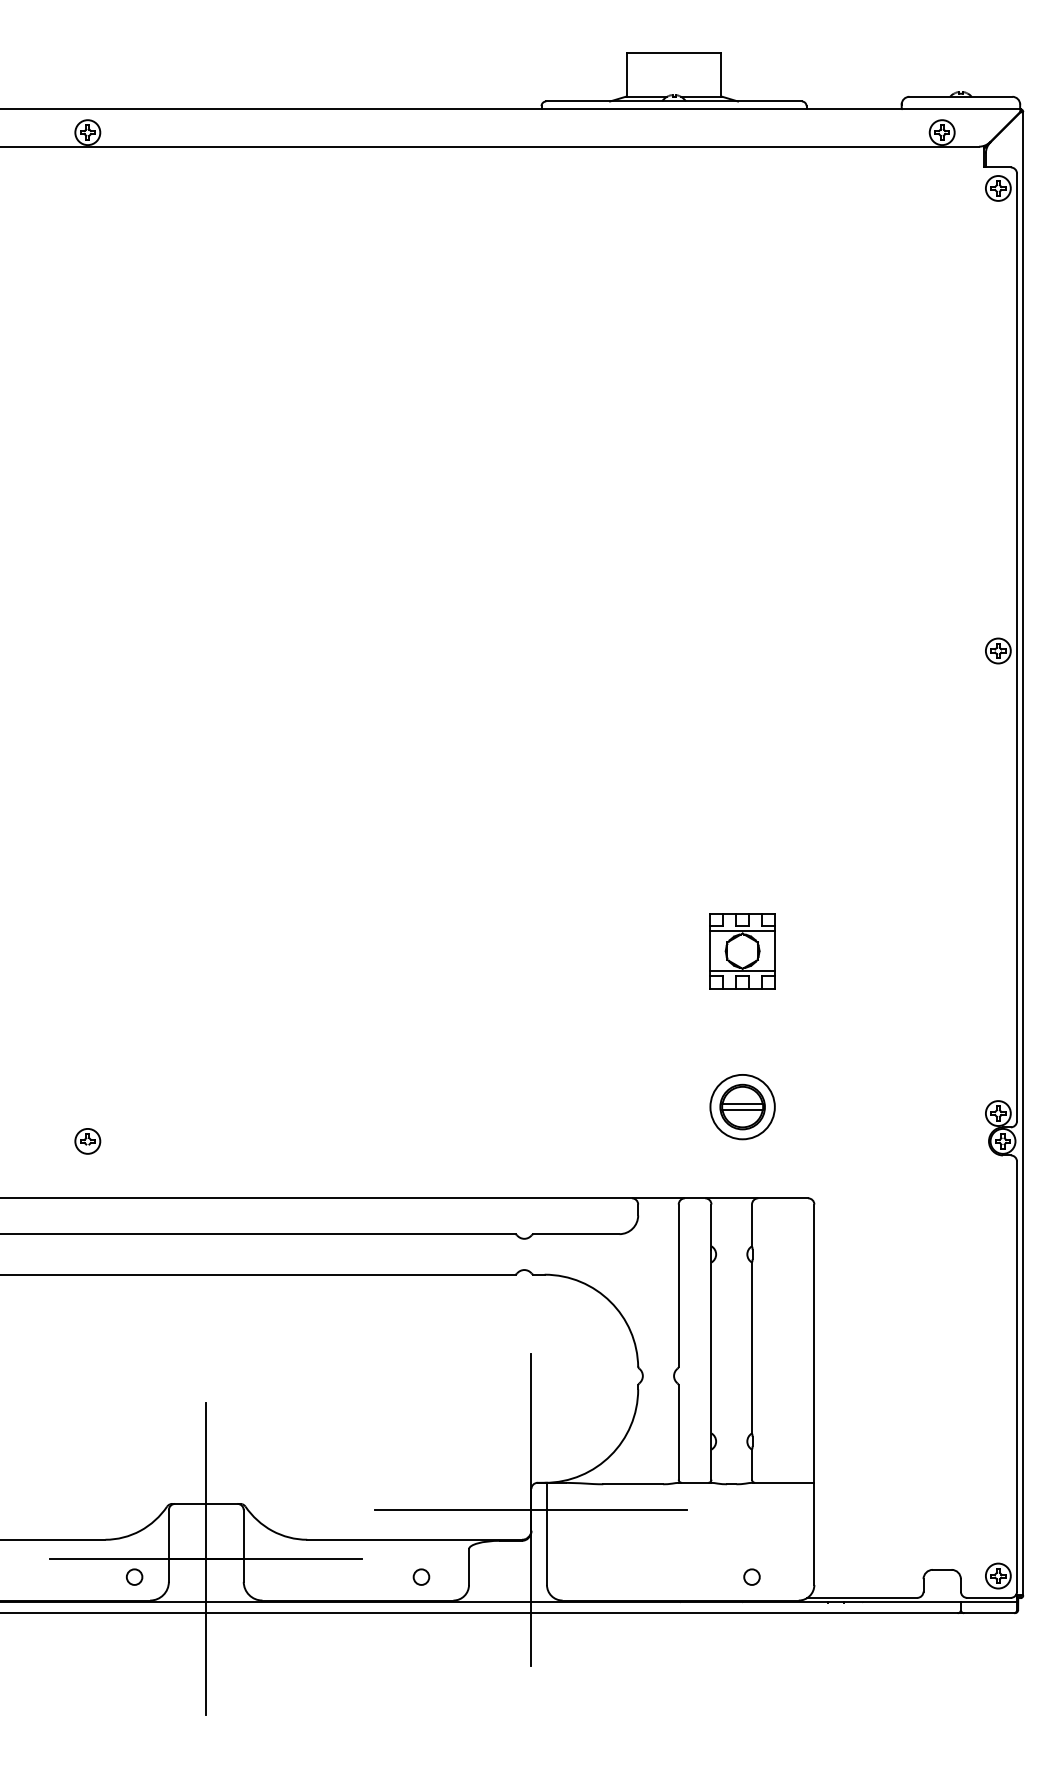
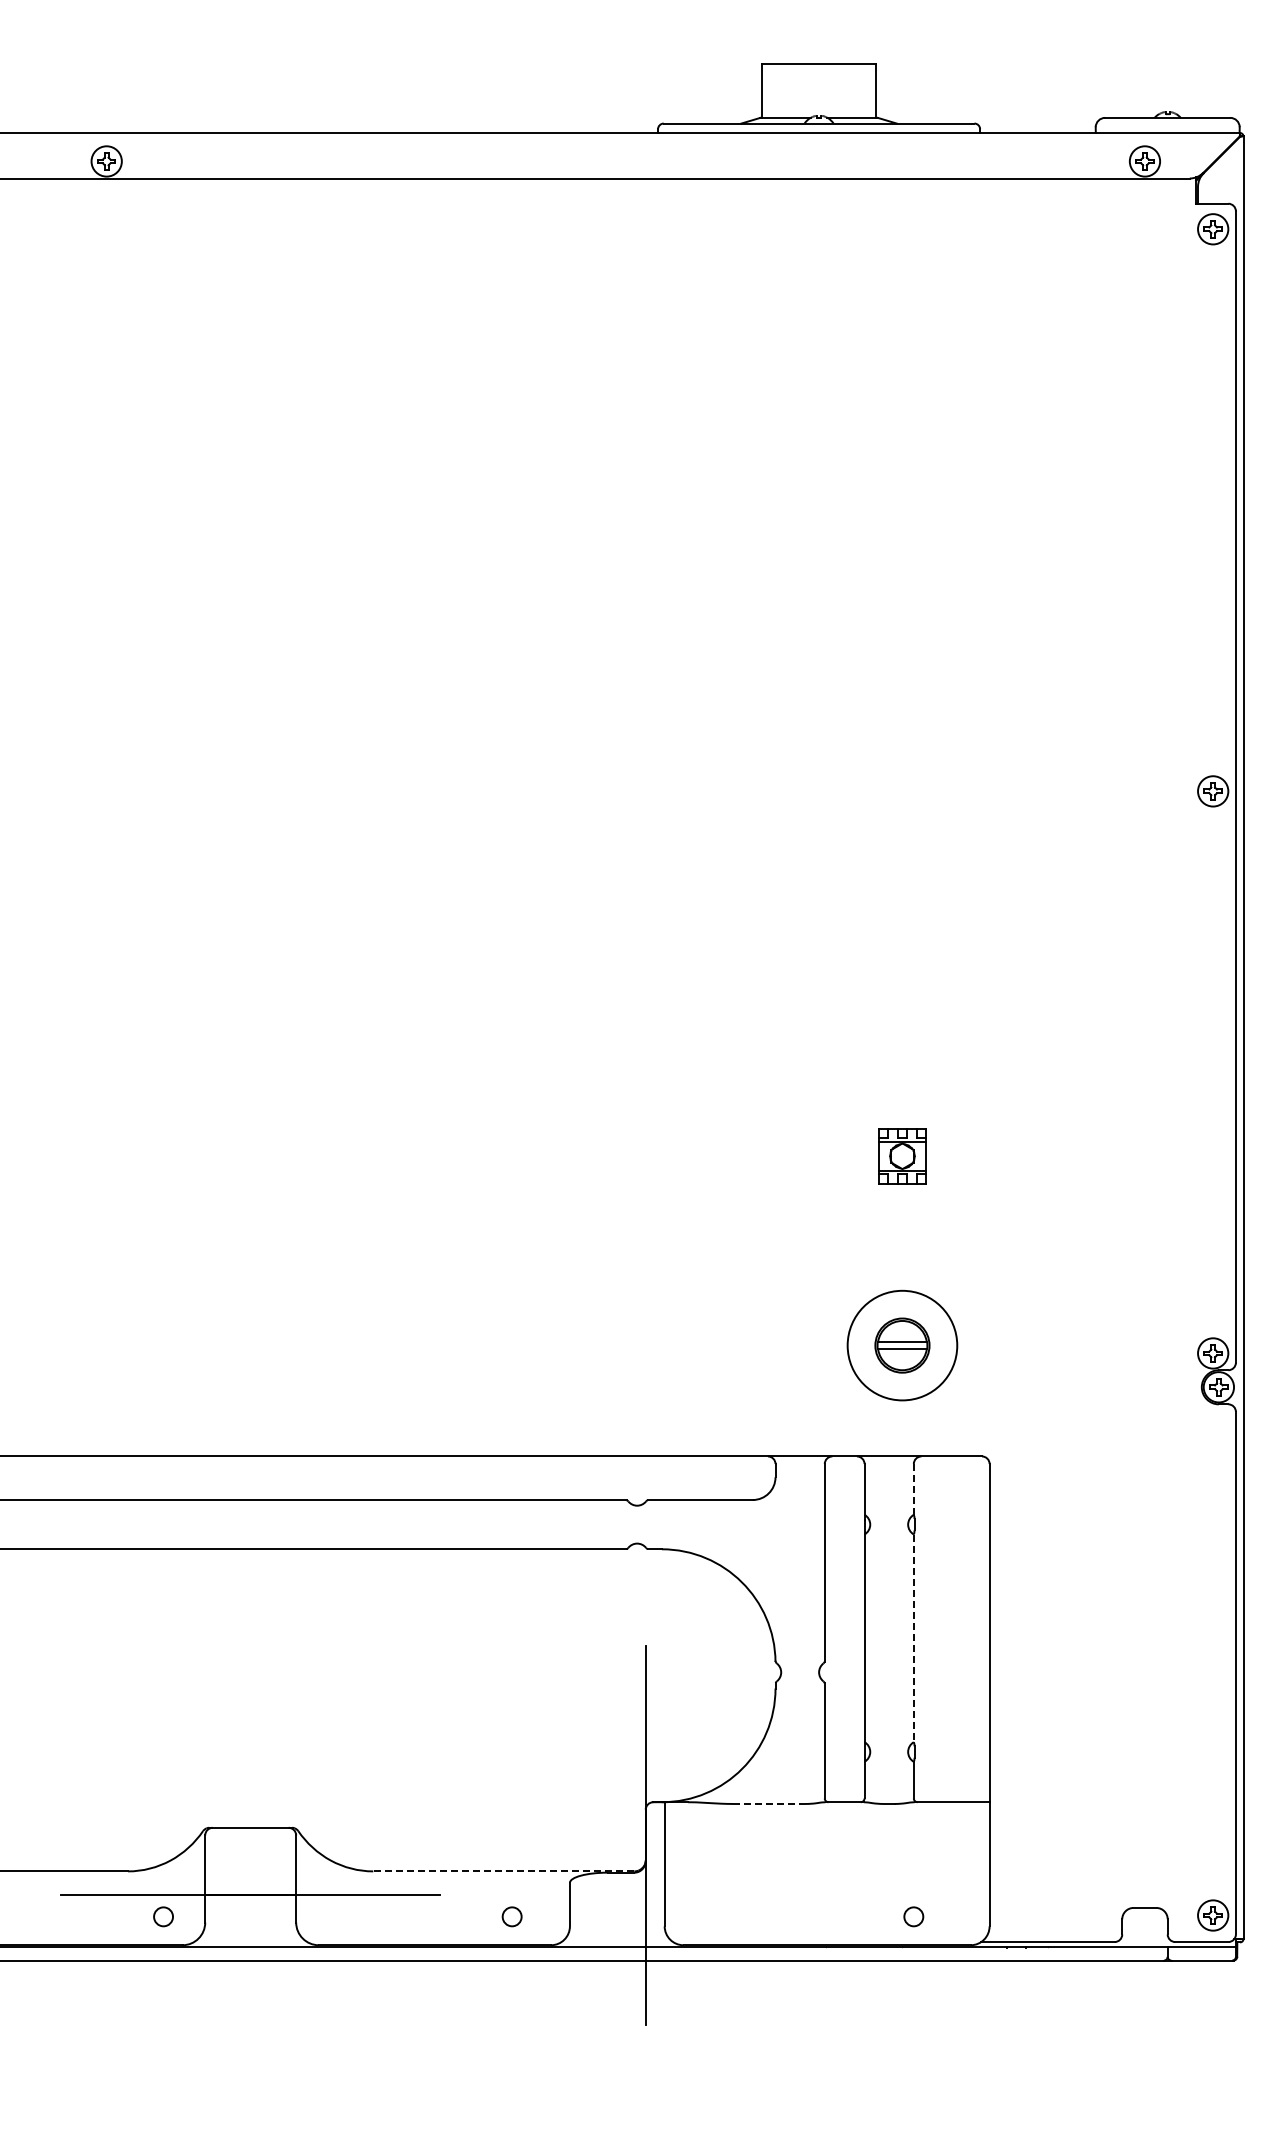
part: (742, 951) -> (902, 1156), size x0.6
circle: (742, 1107) -> (902, 1345), size x1.4
part: (87, 1141) -> (106, 1387), removed
line: (751, 1225) -> (913, 1489), solid -> dashed
line: (751, 1348) -> (913, 1638), solid -> dashed
line: (632, 1483) -> (768, 1803), solid -> dashed
line: (531, 1510) -> (645, 1835), removed
line: (414, 1539) -> (503, 1871), solid -> dashed
line: (206, 1558) -> (250, 1894), removed

